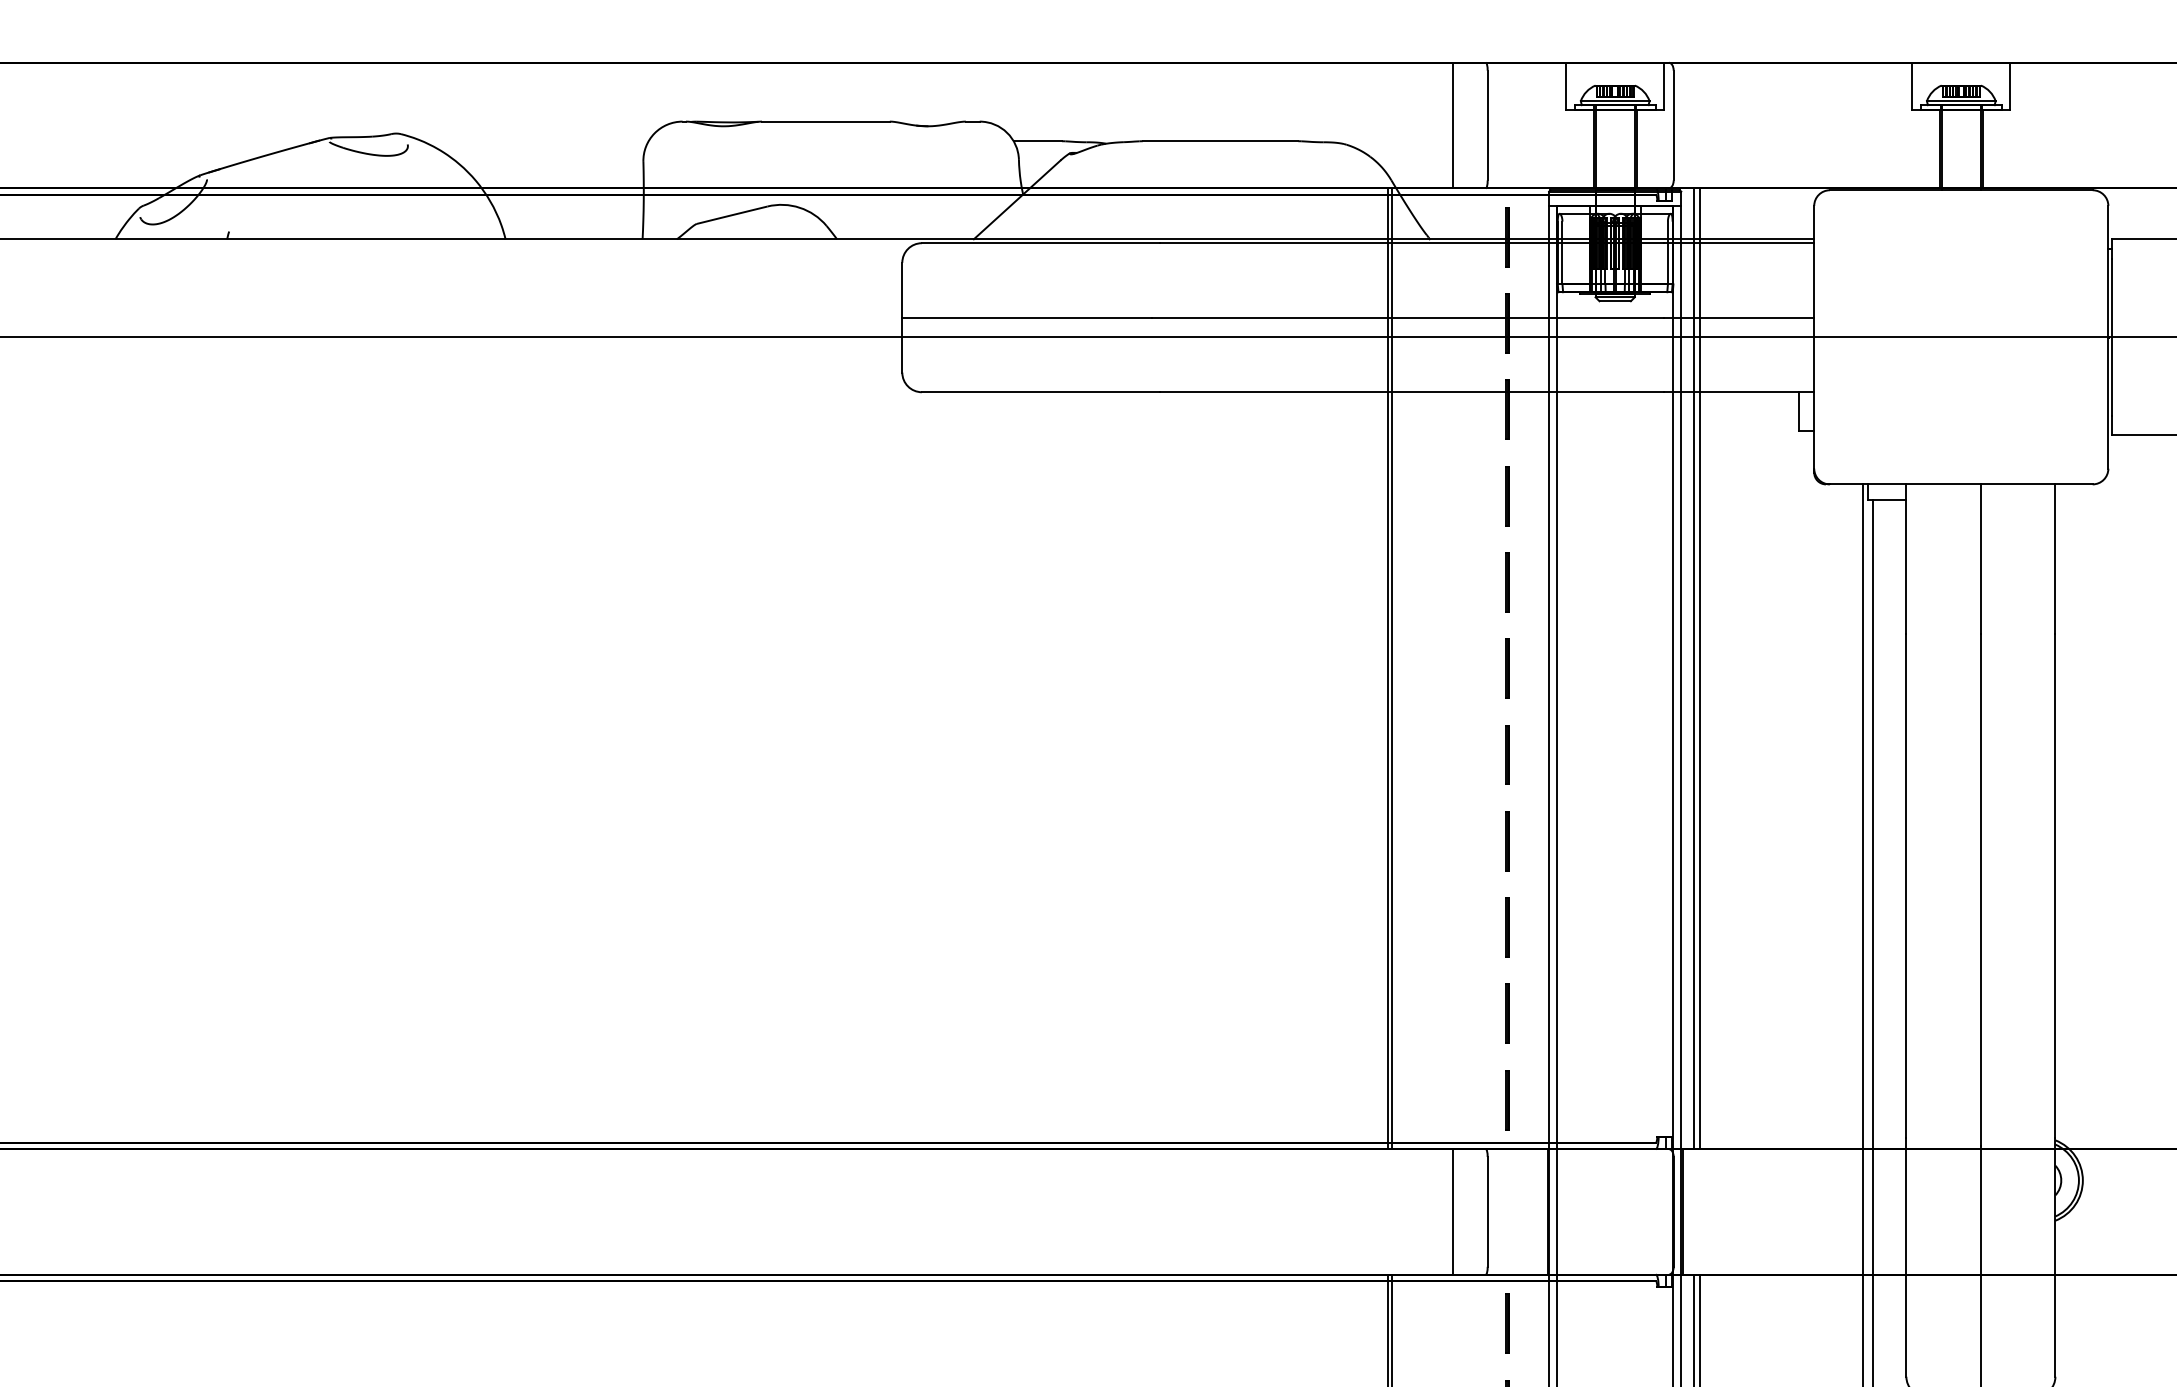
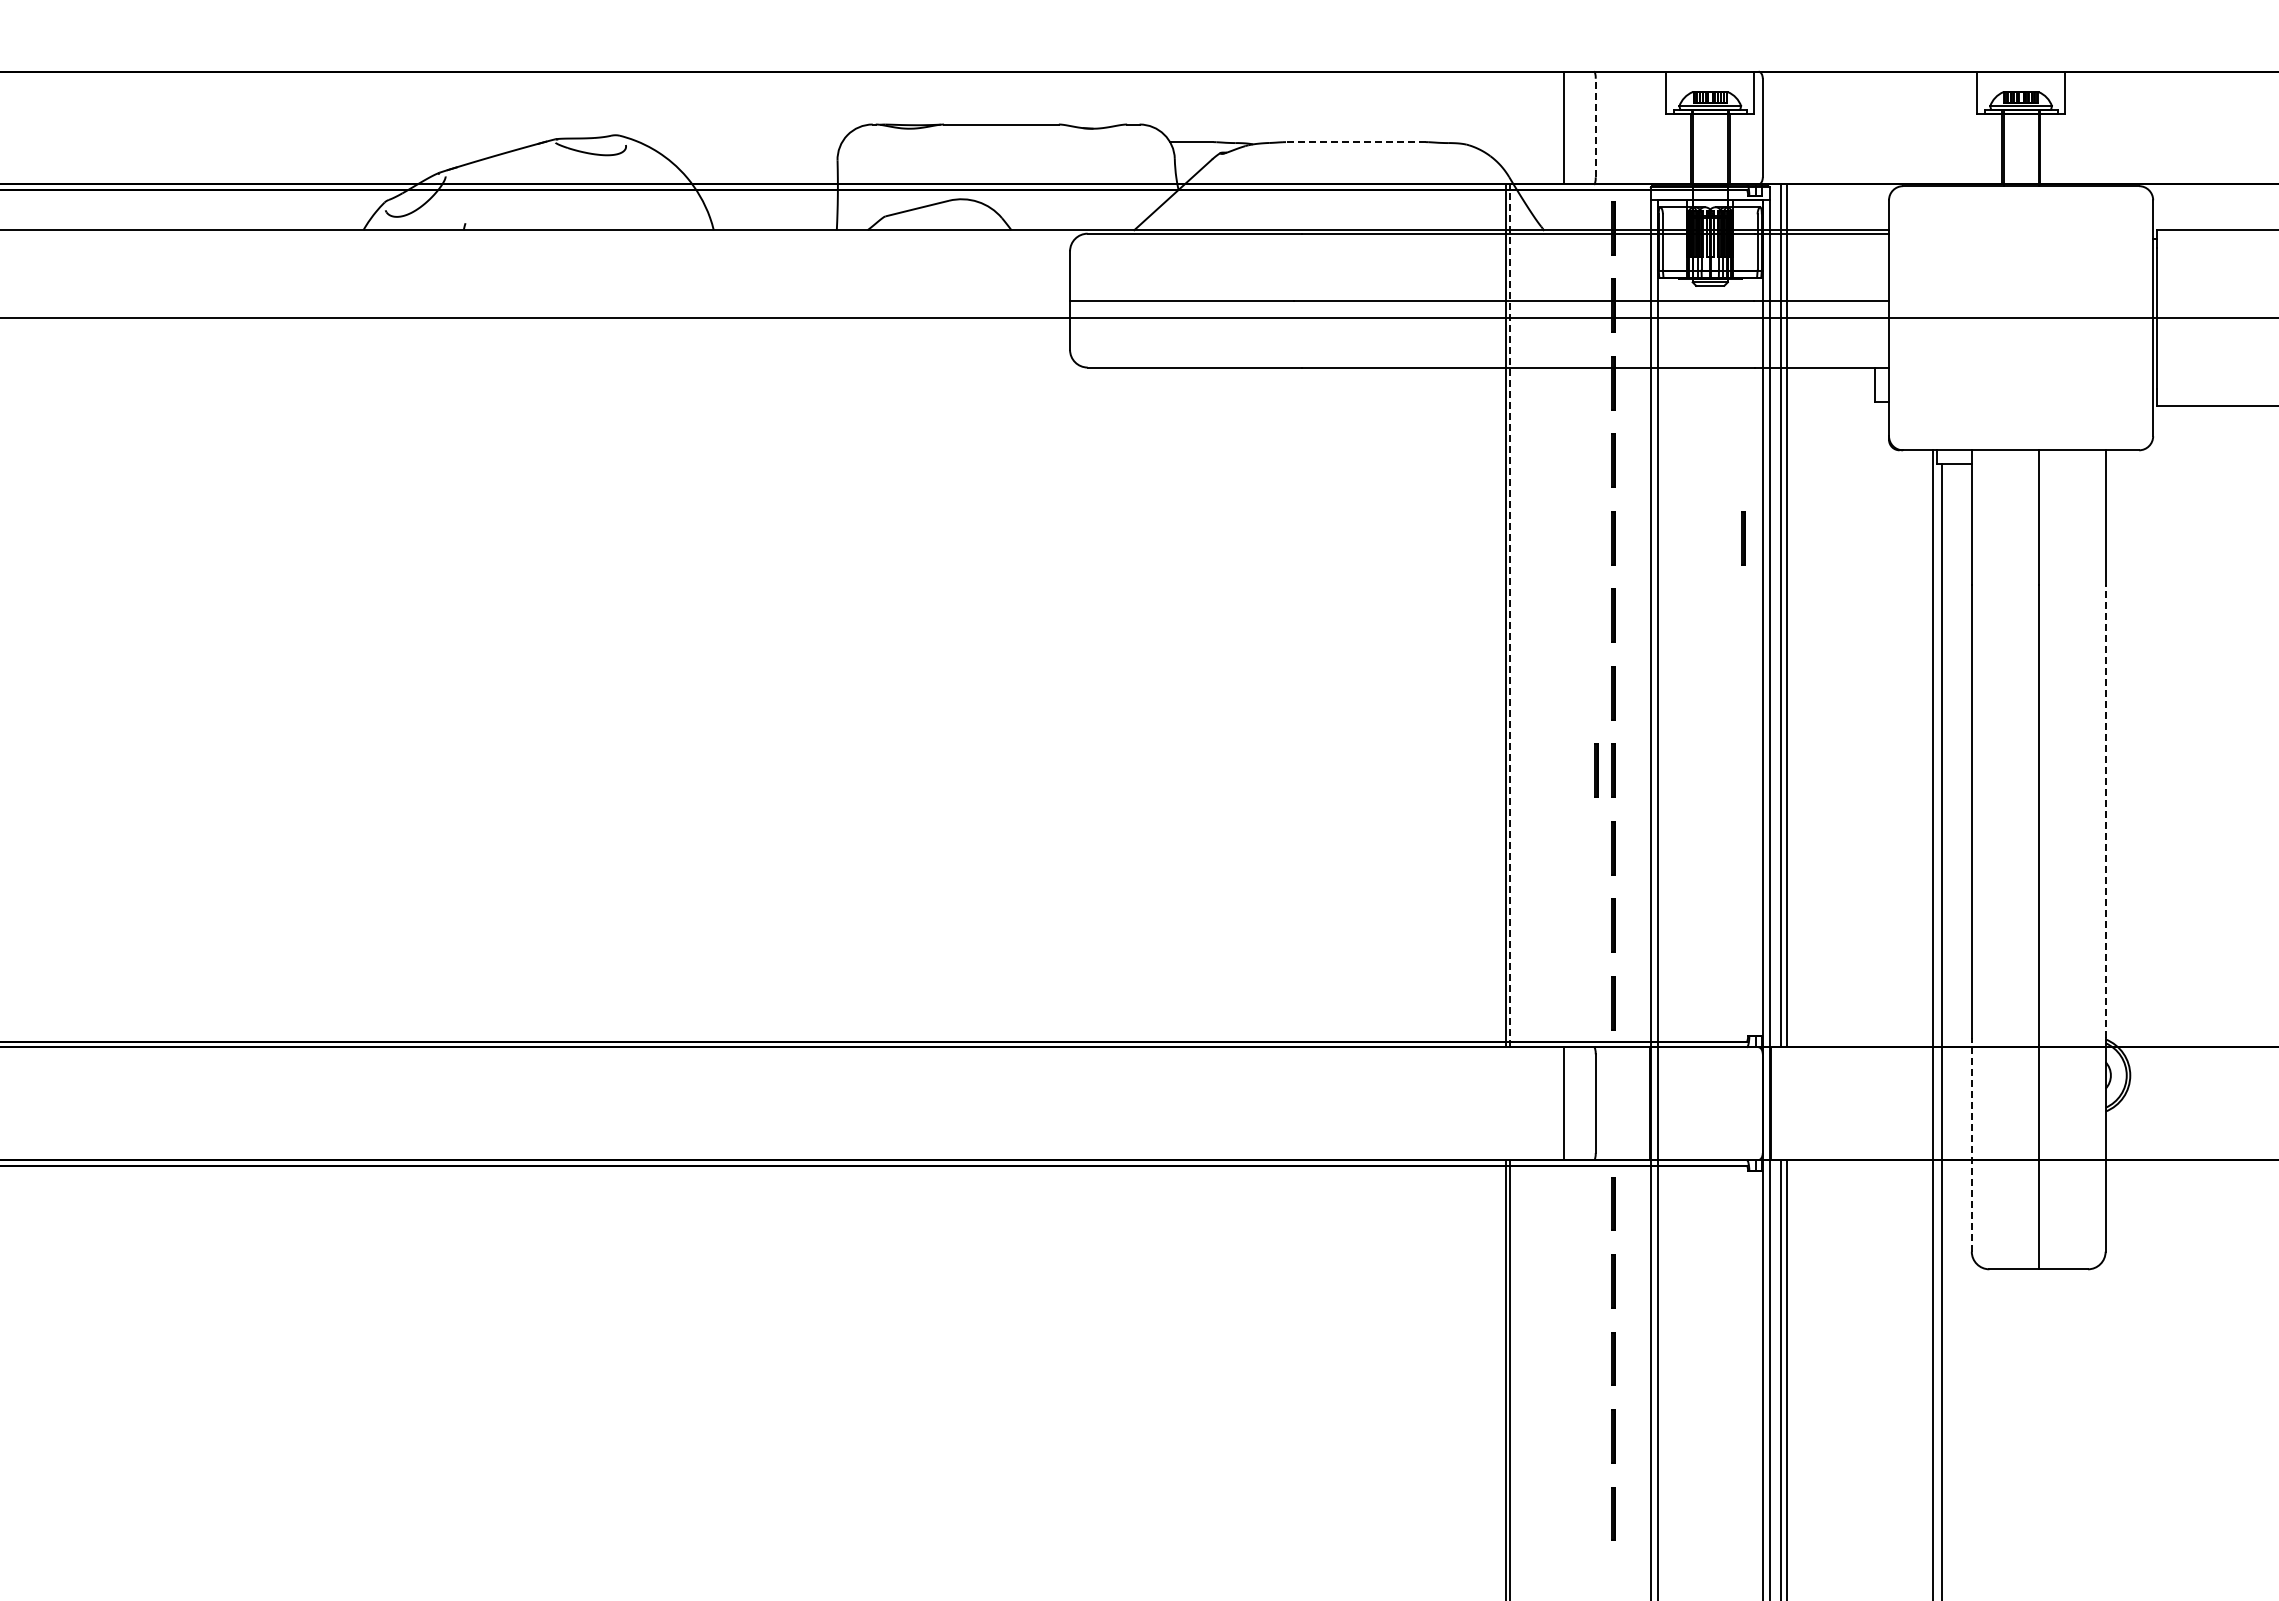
line: (1487, 124) -> (1595, 127), solid -> dashed
line: (1220, 141) -> (1355, 142), solid -> dashed
line: (1652, 582) -> (1743, 538), added
line: (1392, 668) -> (1510, 615), solid -> dashed
line: (1488, 840) -> (1596, 770), added
line: (2055, 885) -> (2105, 810), solid -> dashed
line: (1906, 1257) -> (1971, 1144), solid -> dashed

